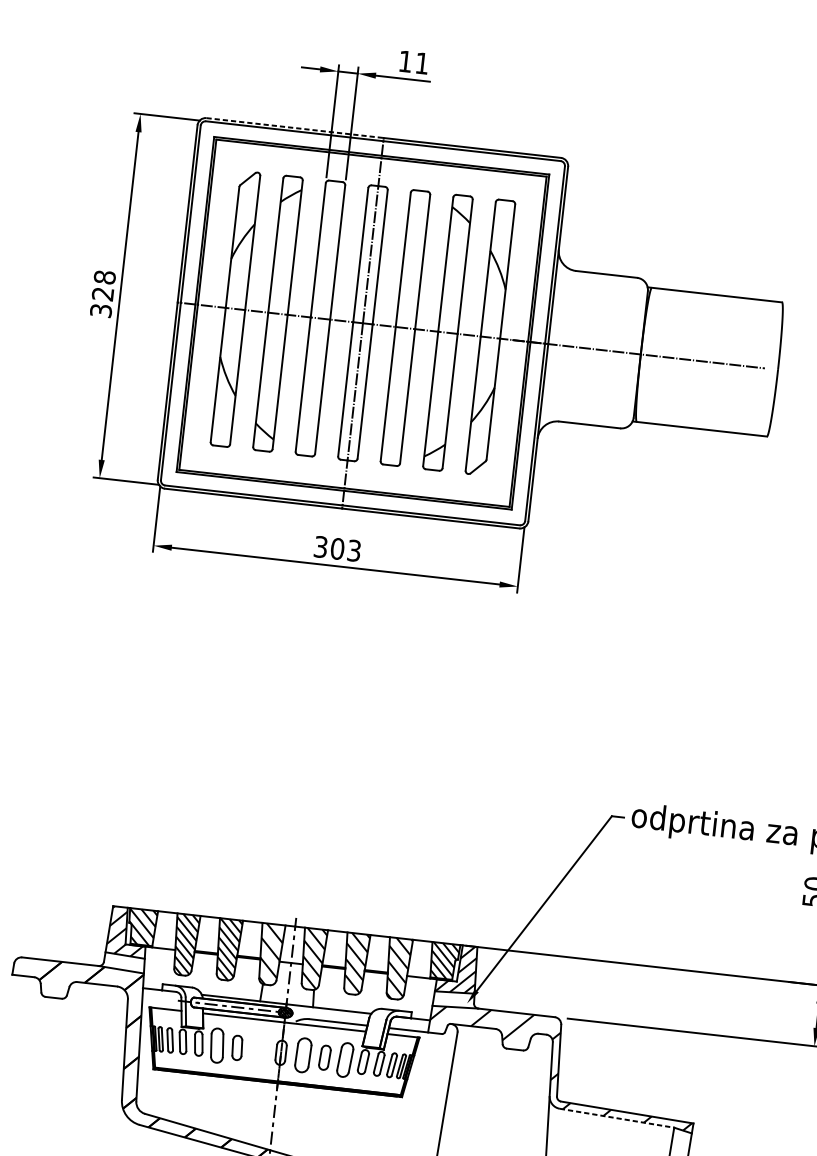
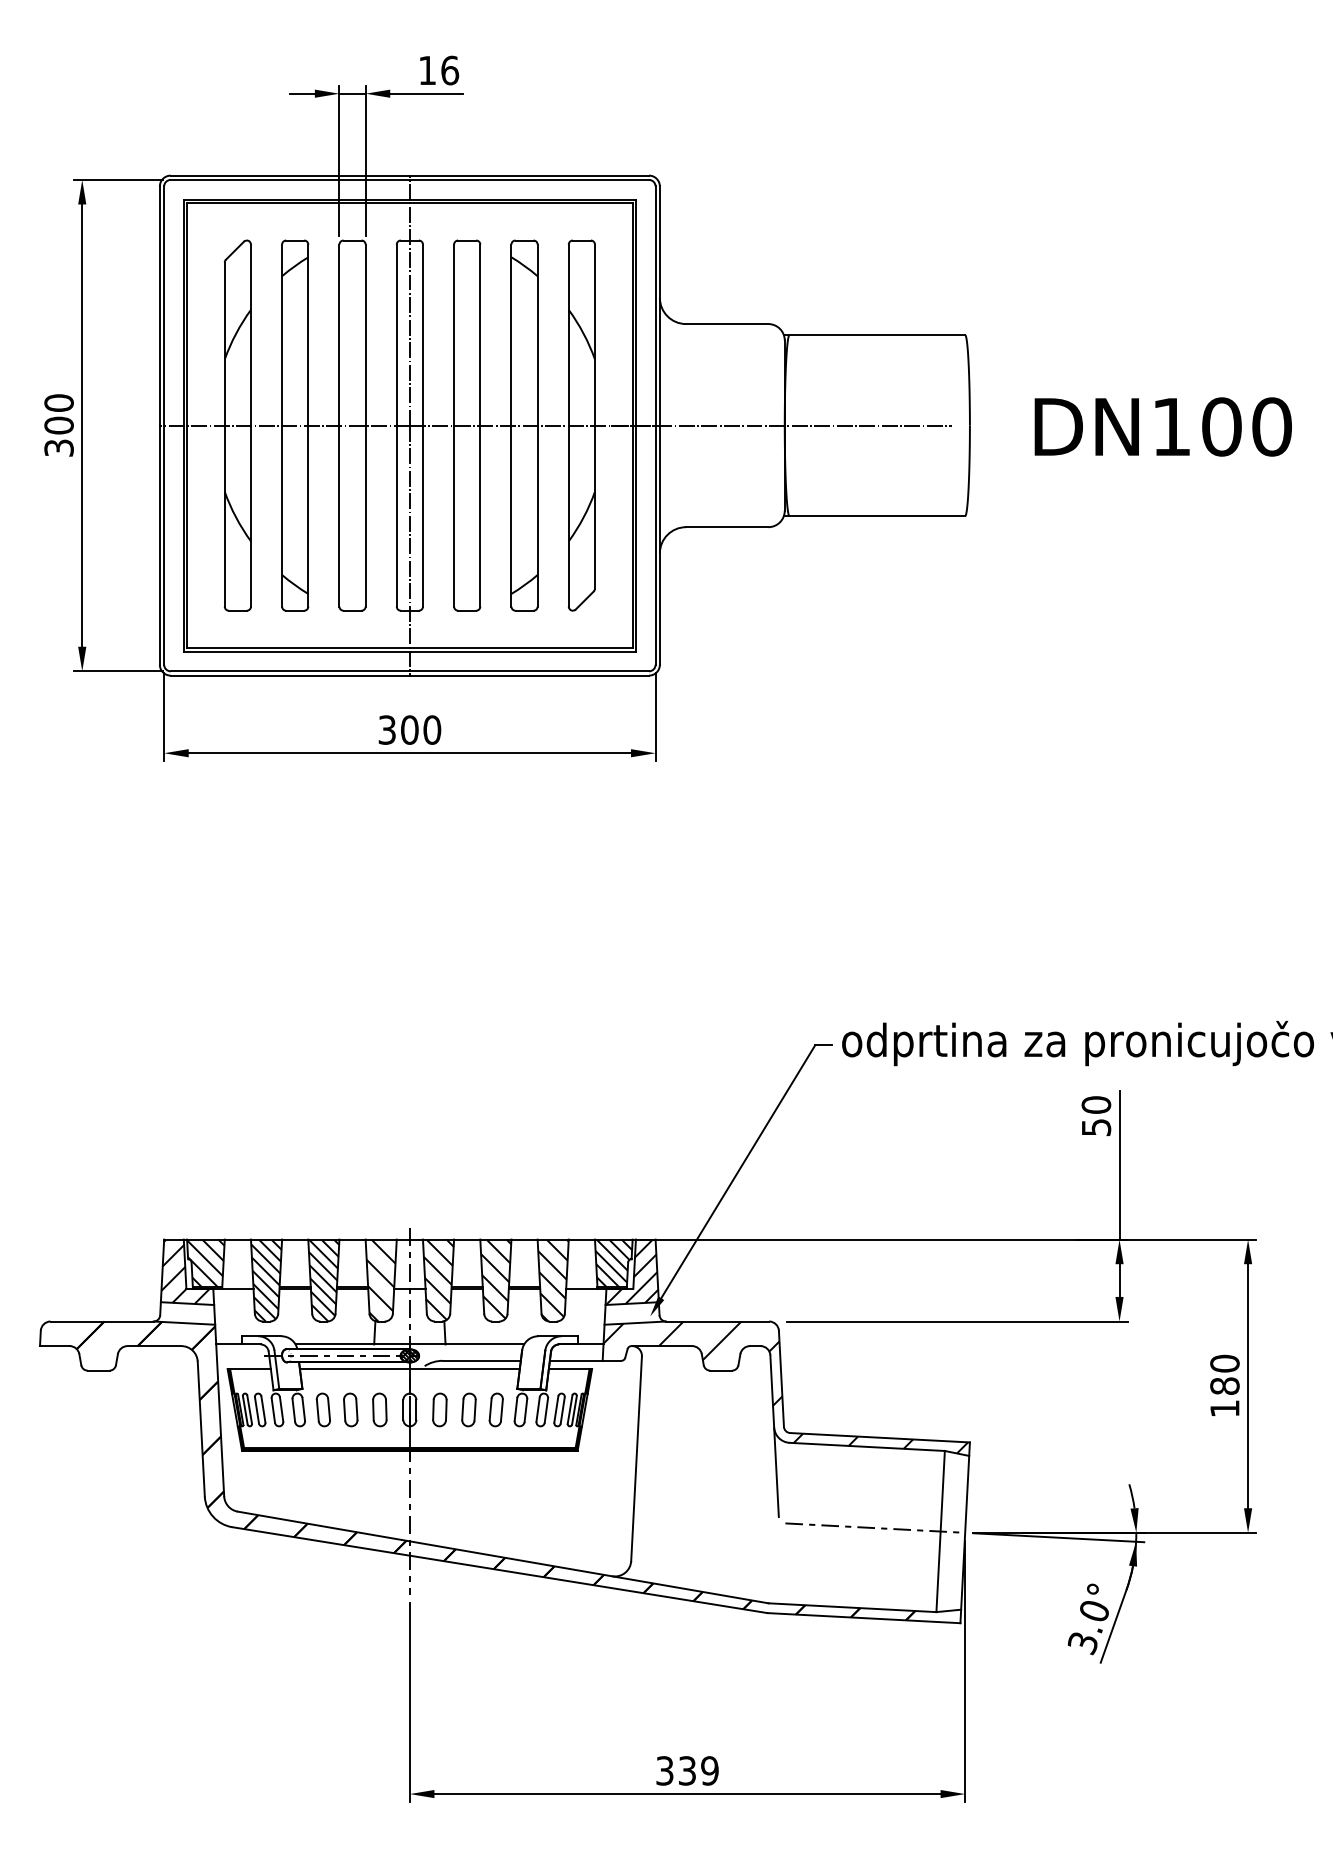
text: (422, 63) -> (450, 70), 11 -> 16
line: (295, 127) -> (290, 175), dashed -> solid
text: (103, 285) -> (58, 414), 328 -> 300
text: (354, 550) -> (432, 729), 303 -> 300
part: (216, 1045) -> (322, 1409), size x0.71
part: (258, 1049) -> (379, 1409), added
part: (303, 1054) -> (439, 1409), size x0.71
part: (344, 1059) -> (495, 1409), size x0.71
line: (617, 1117) -> (867, 1446), dashed -> solid

